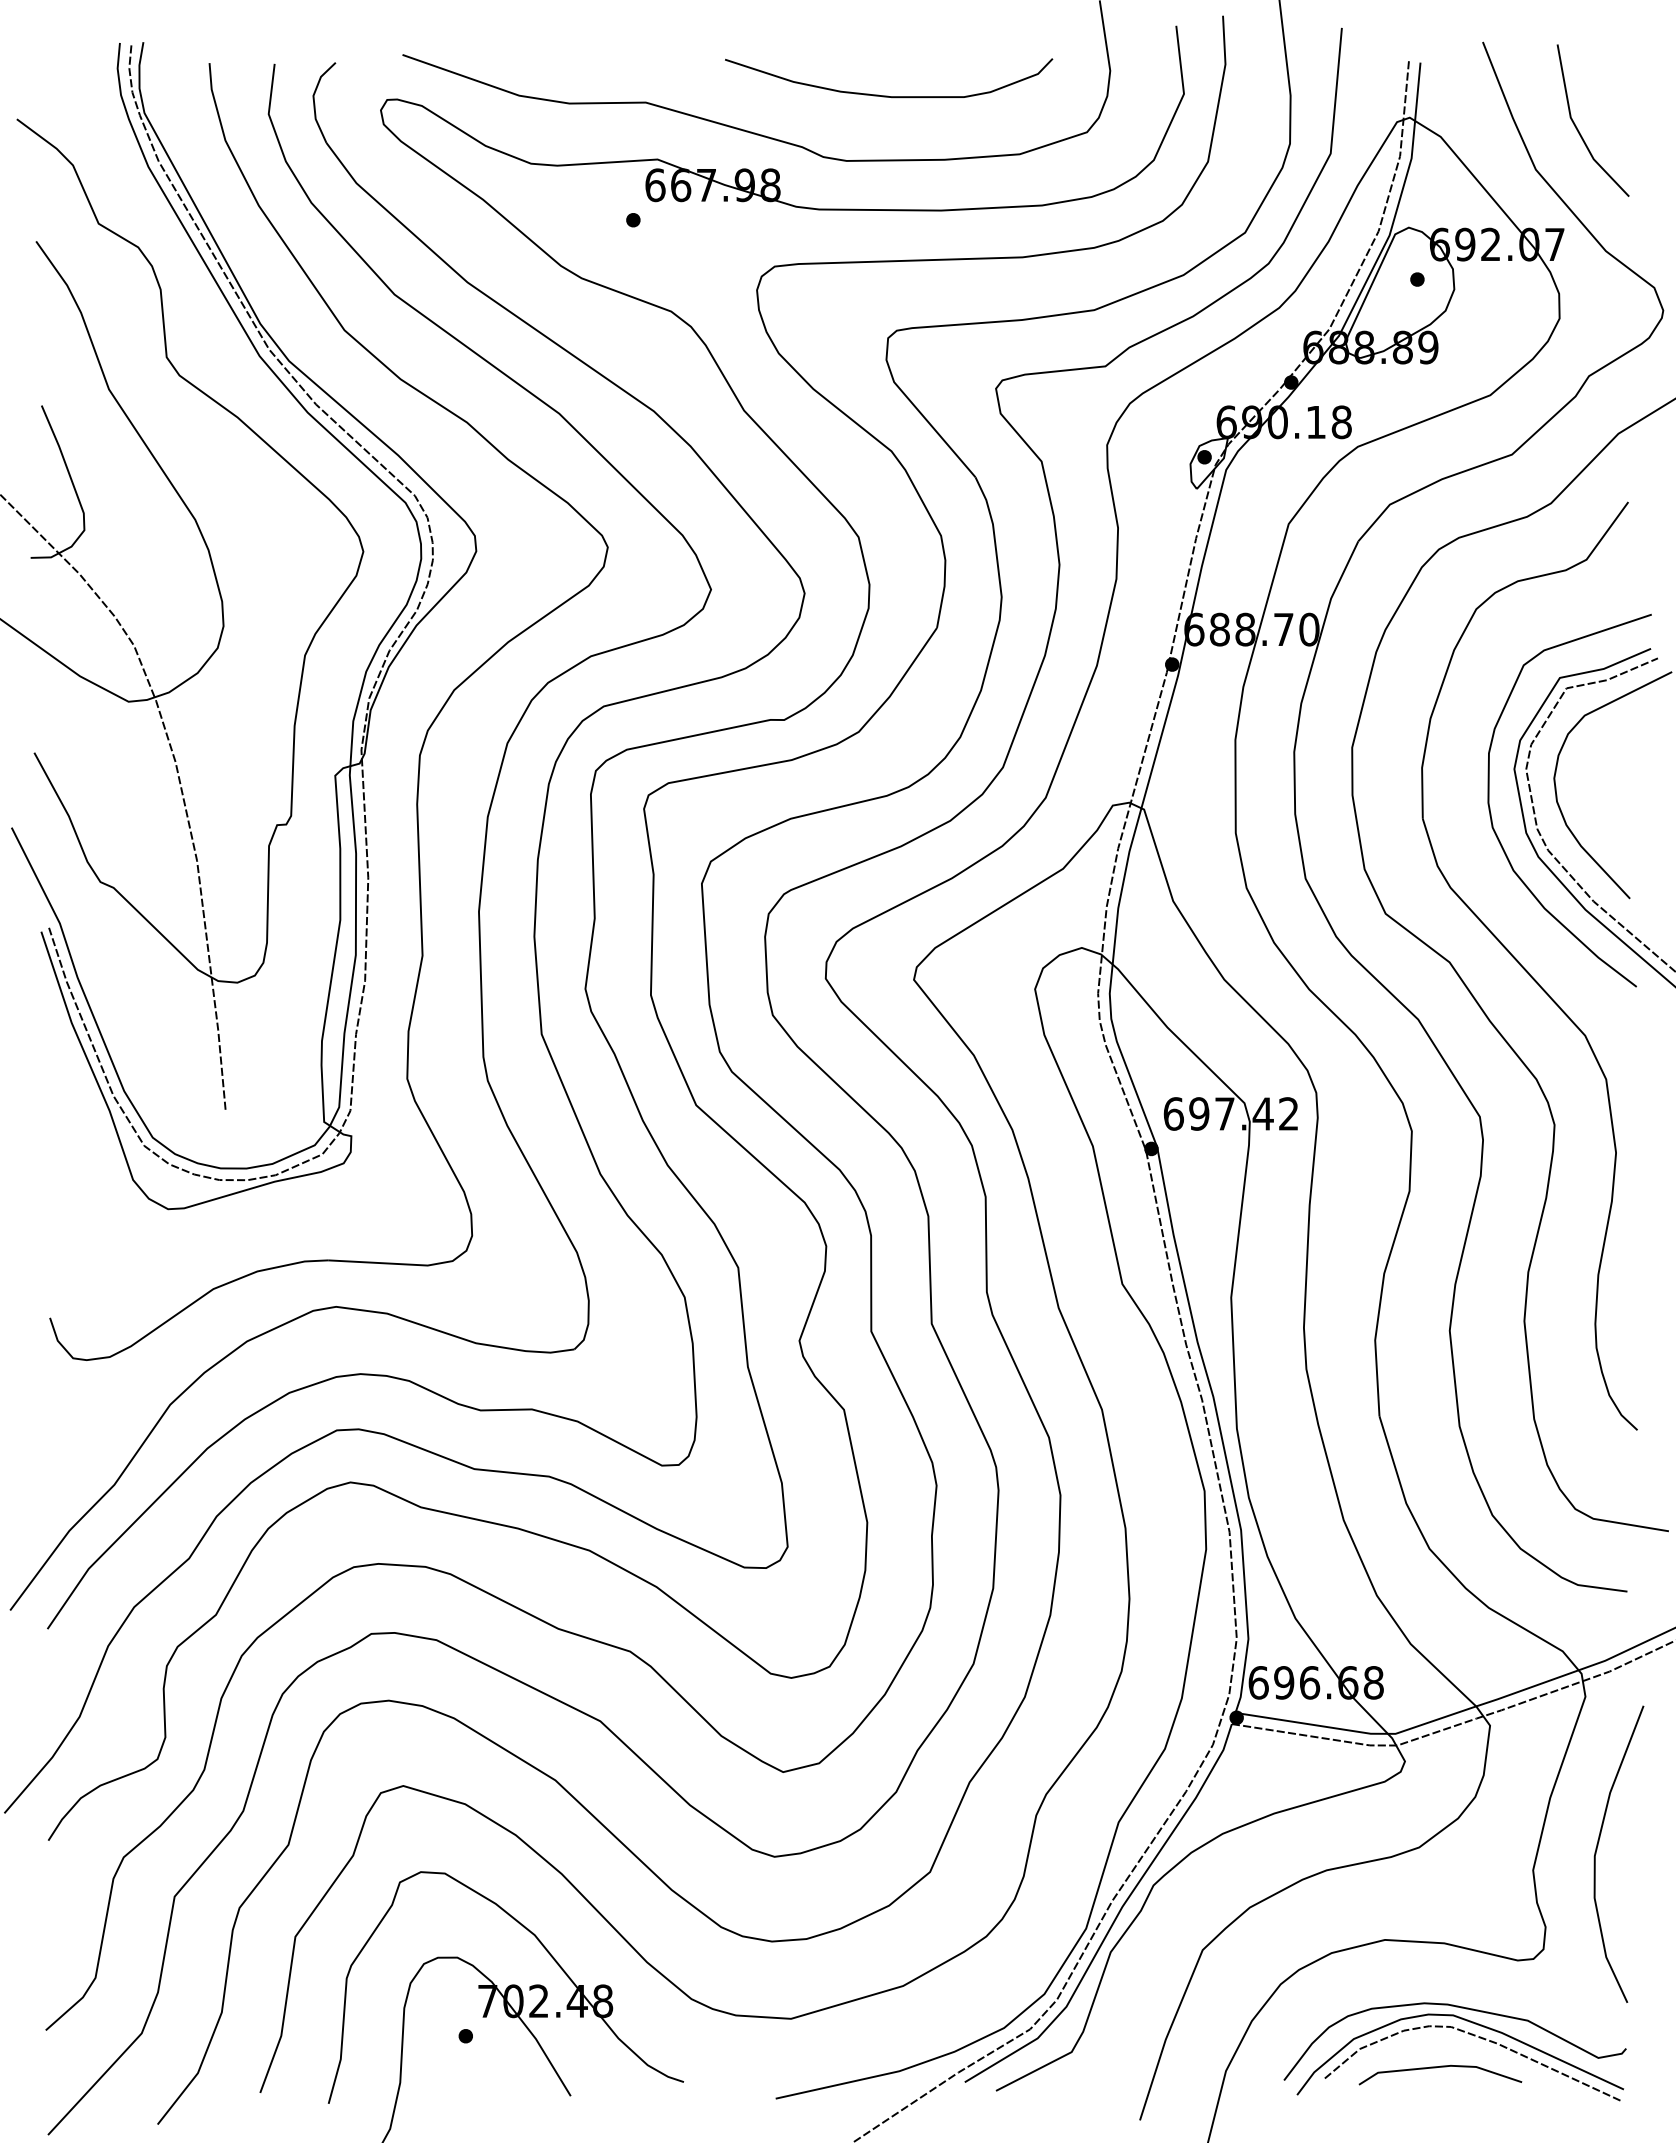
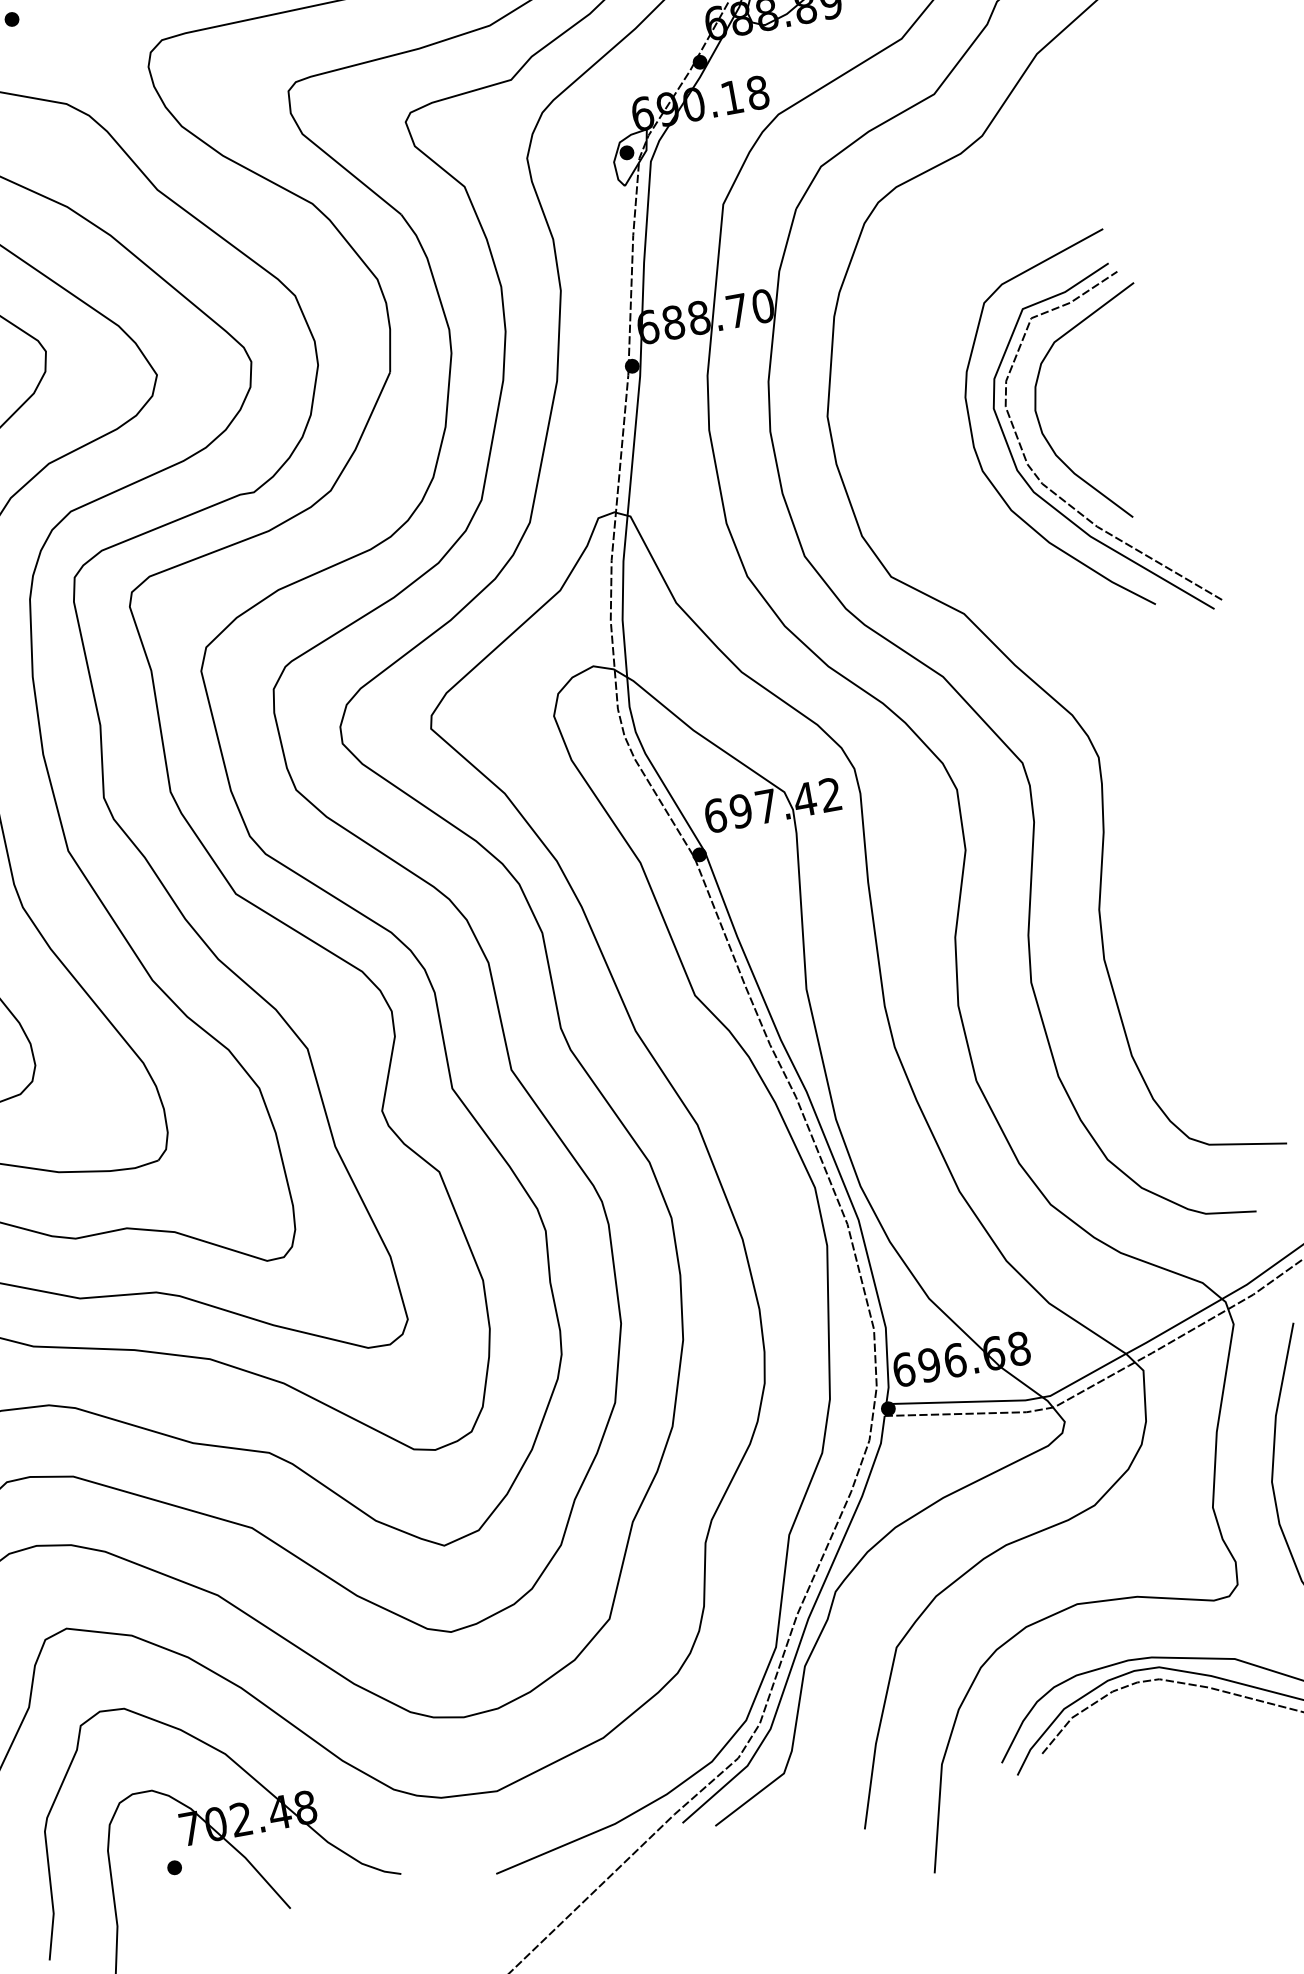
part: (1529, 965) -> (1044, 602), removed
line: (1440, 2067) -> (1156, 1721), removed

